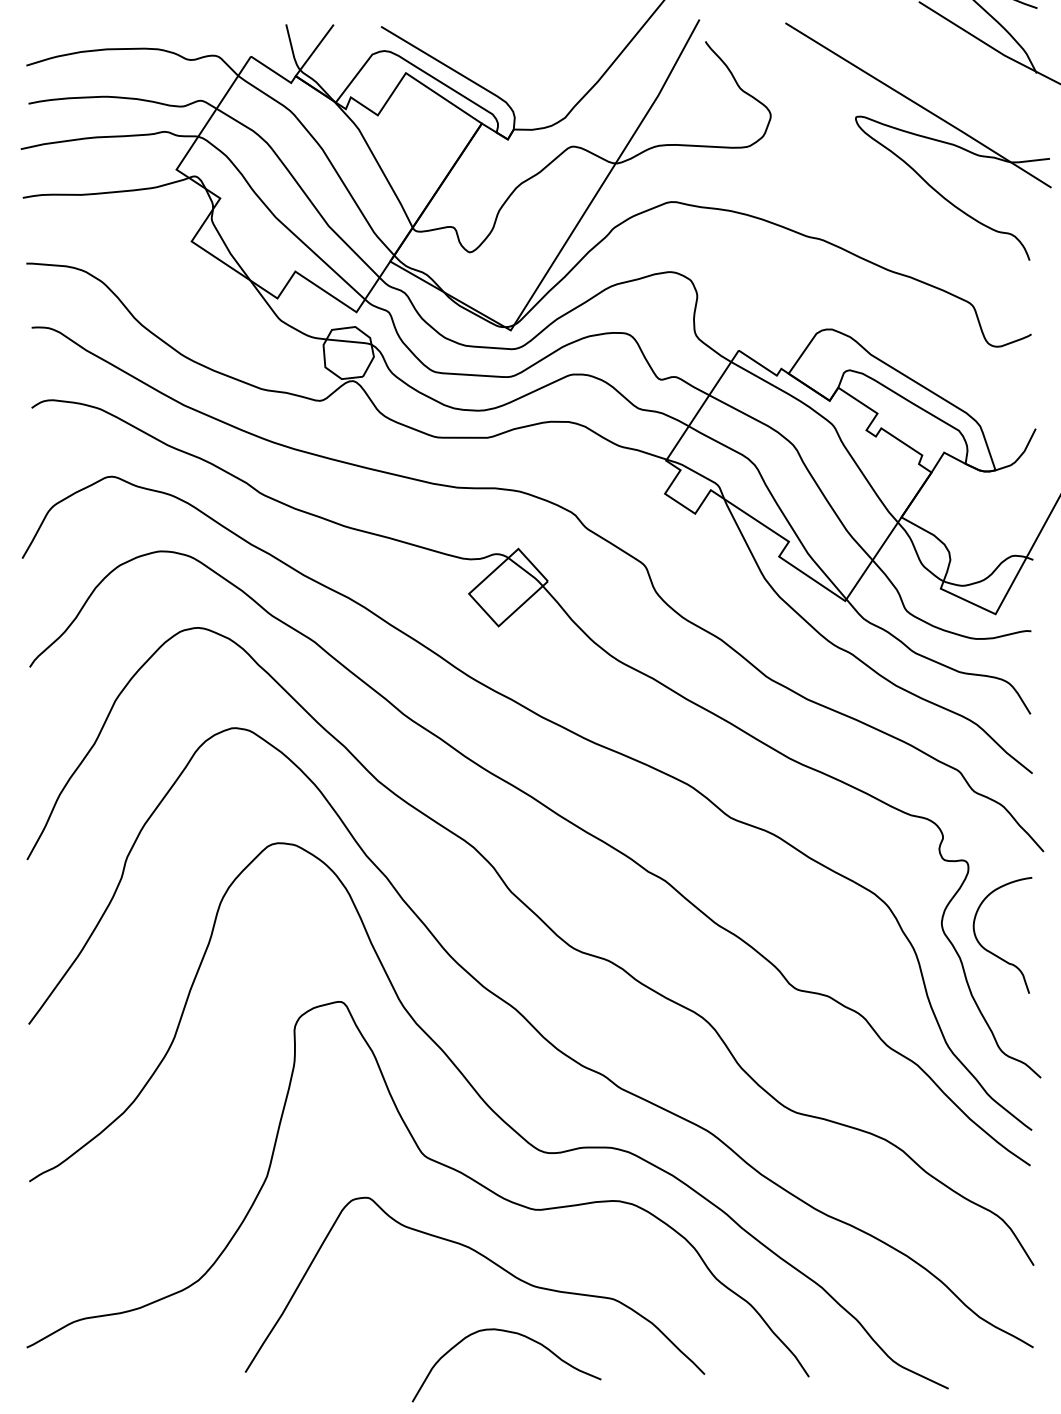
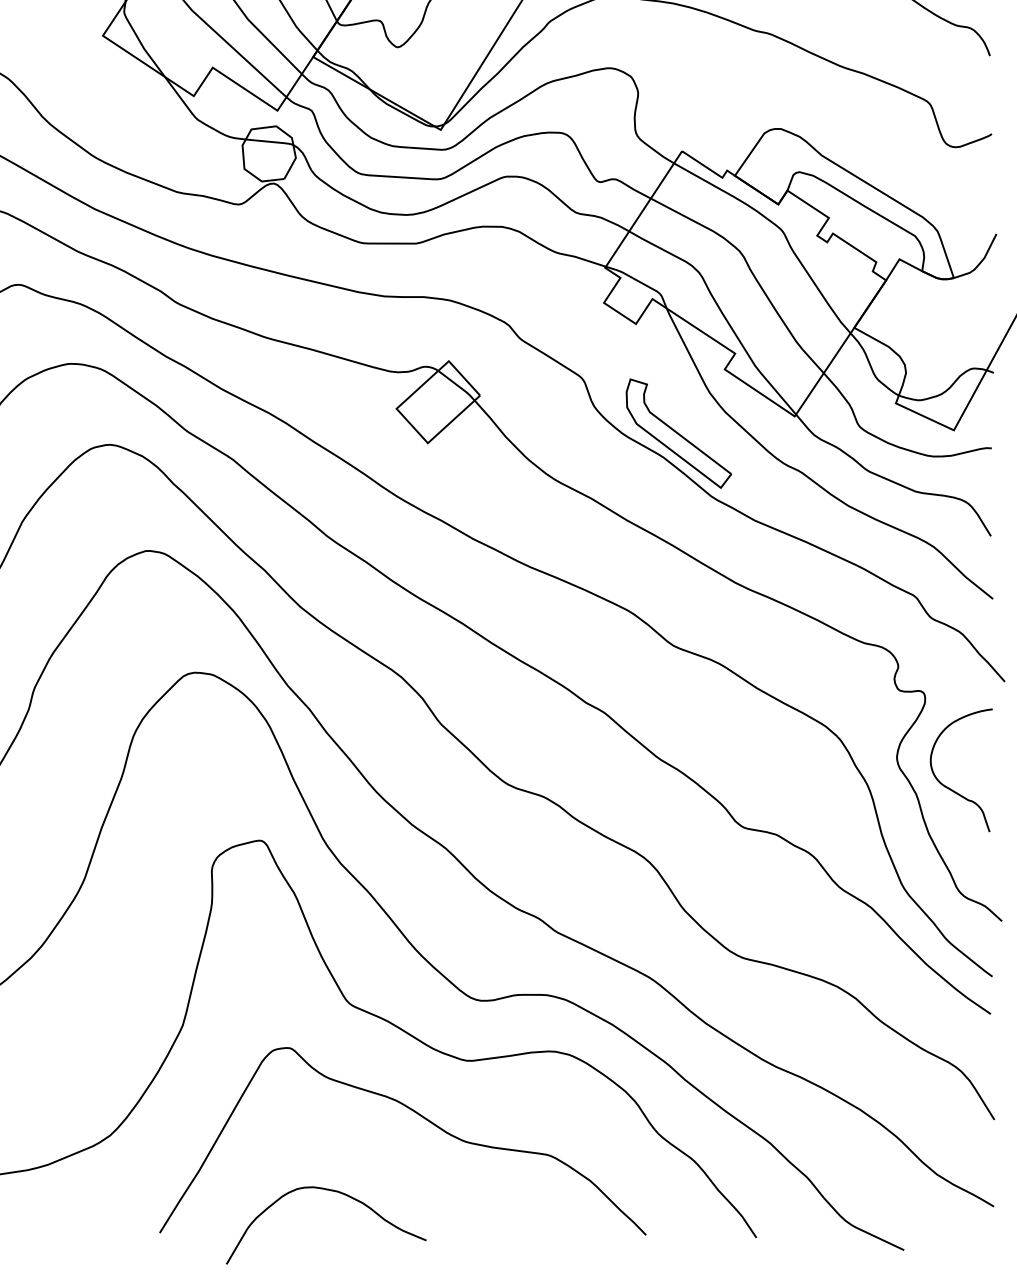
part: (735, 617) -> (678, 433), added
curve: (511, 1333) -> (331, 1191), moved

